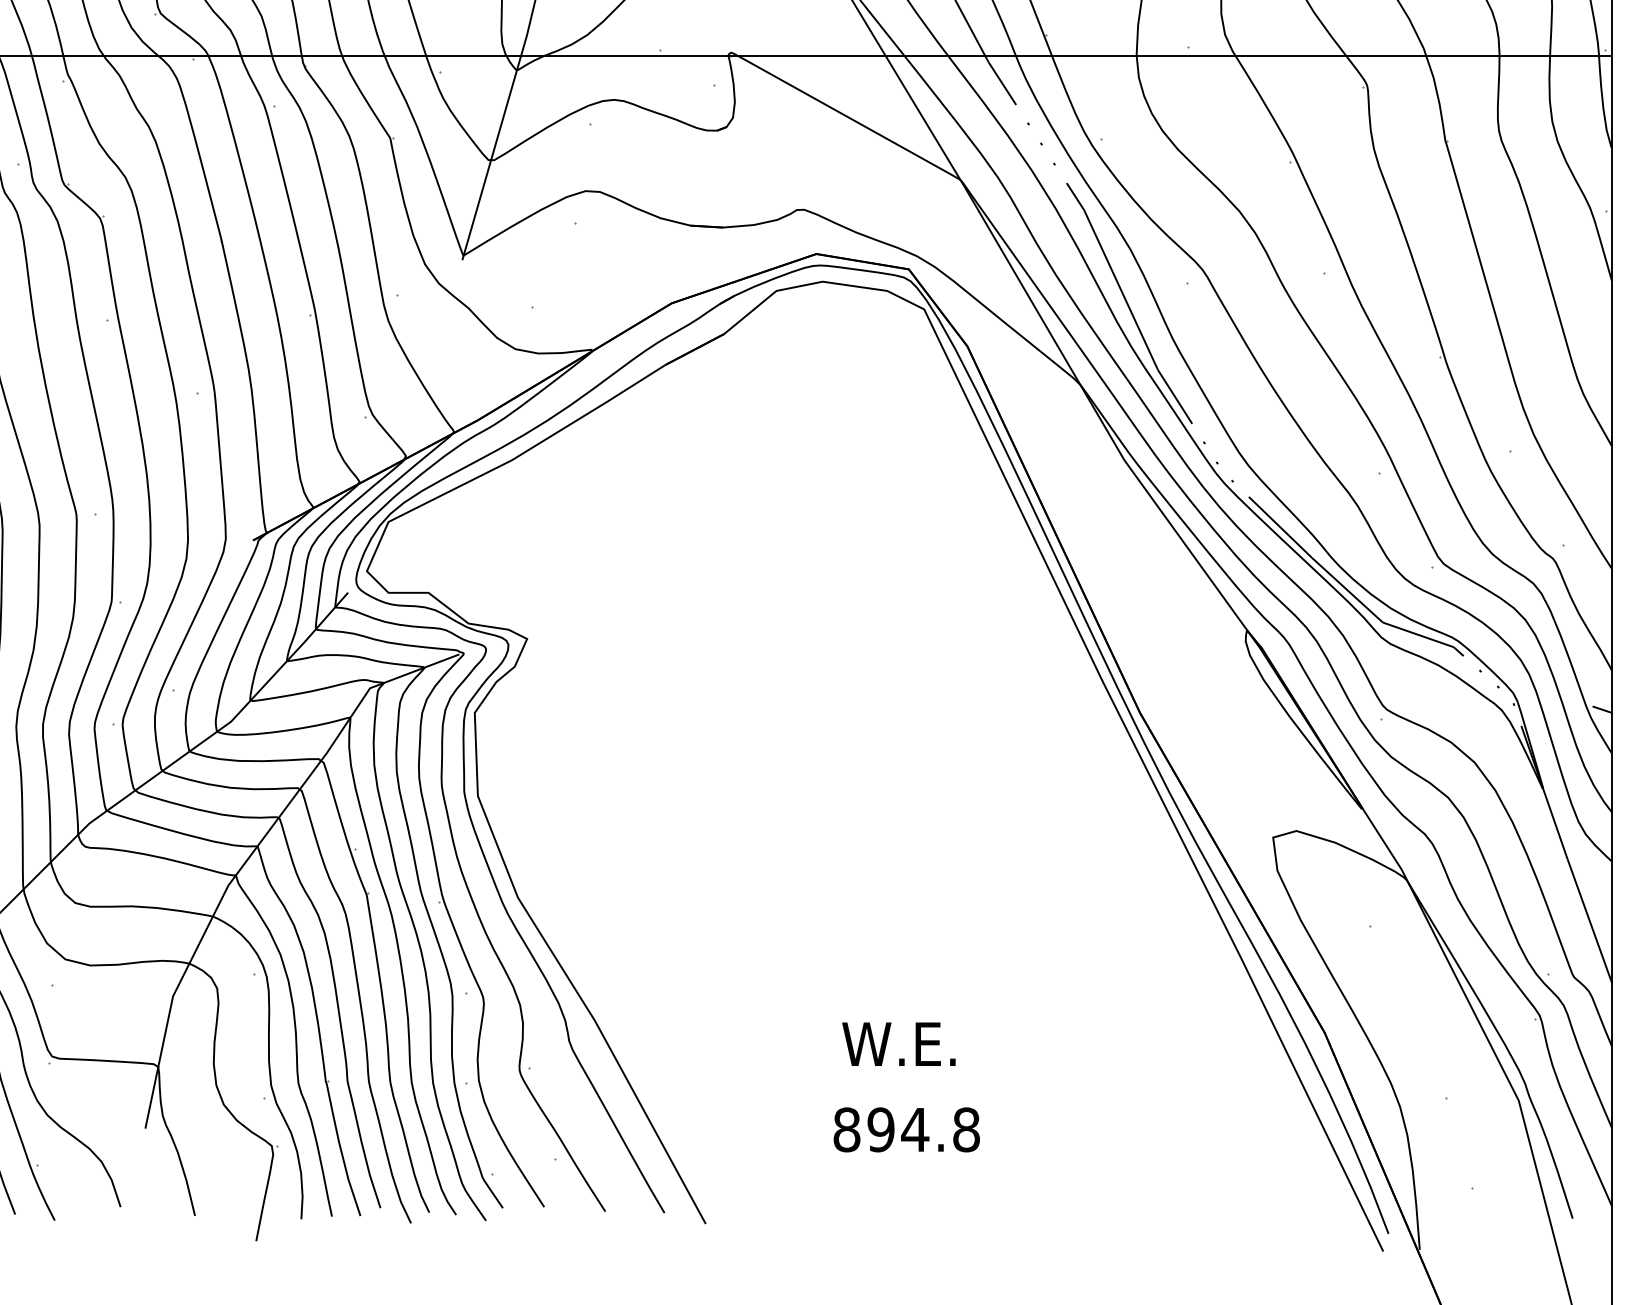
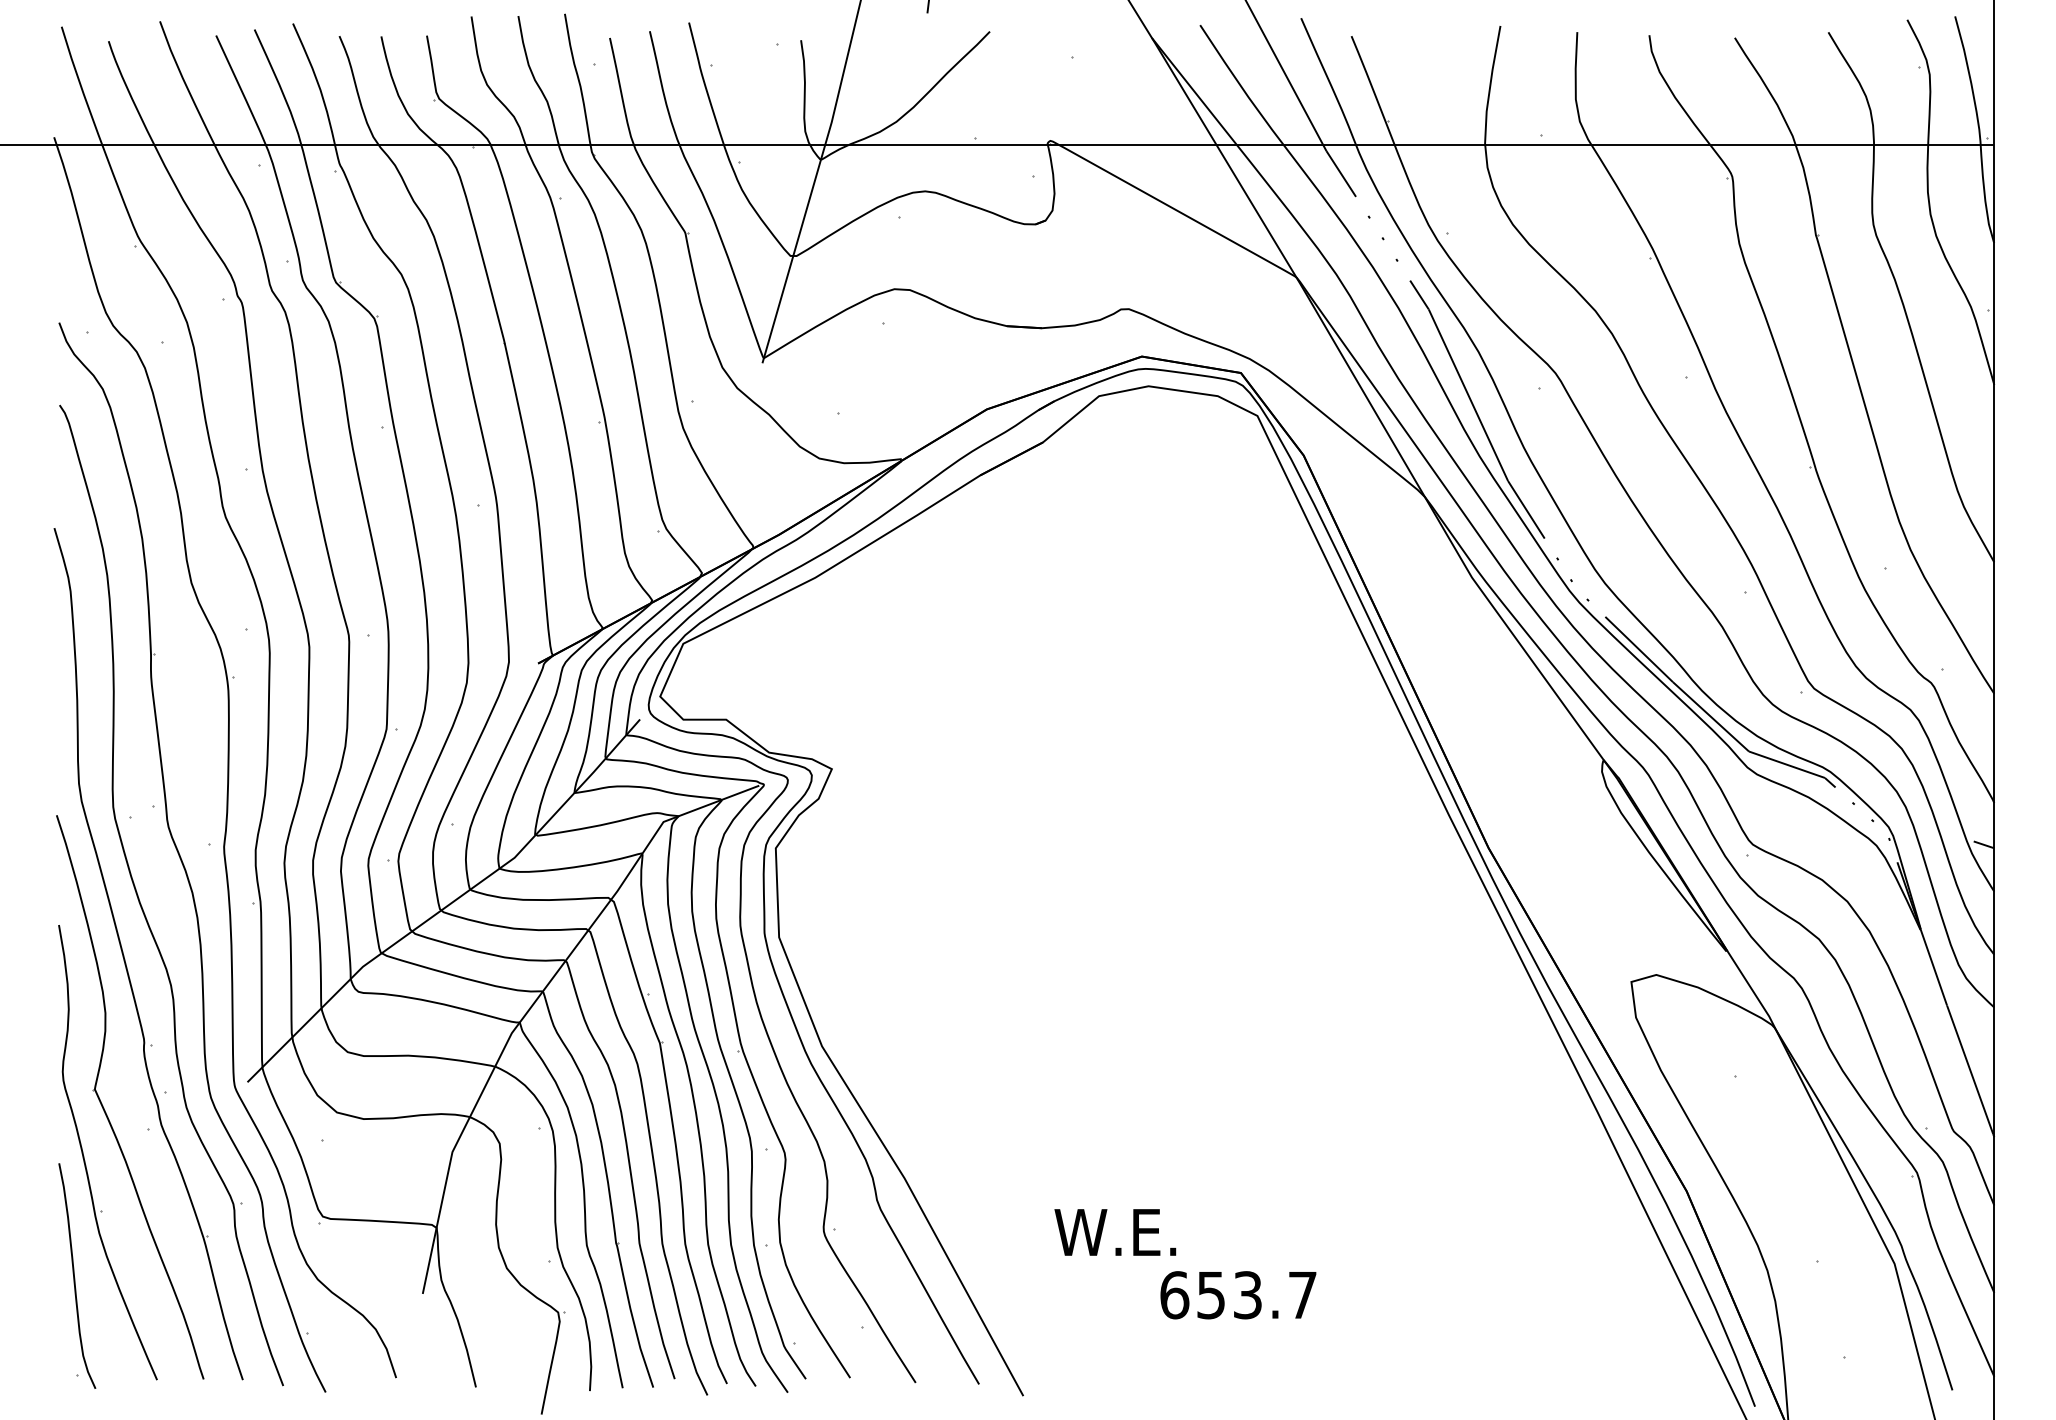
text: (899, 1044) -> (1115, 1232), moved
text: (906, 1130) -> (1238, 1295), 894.8 -> 653.7

